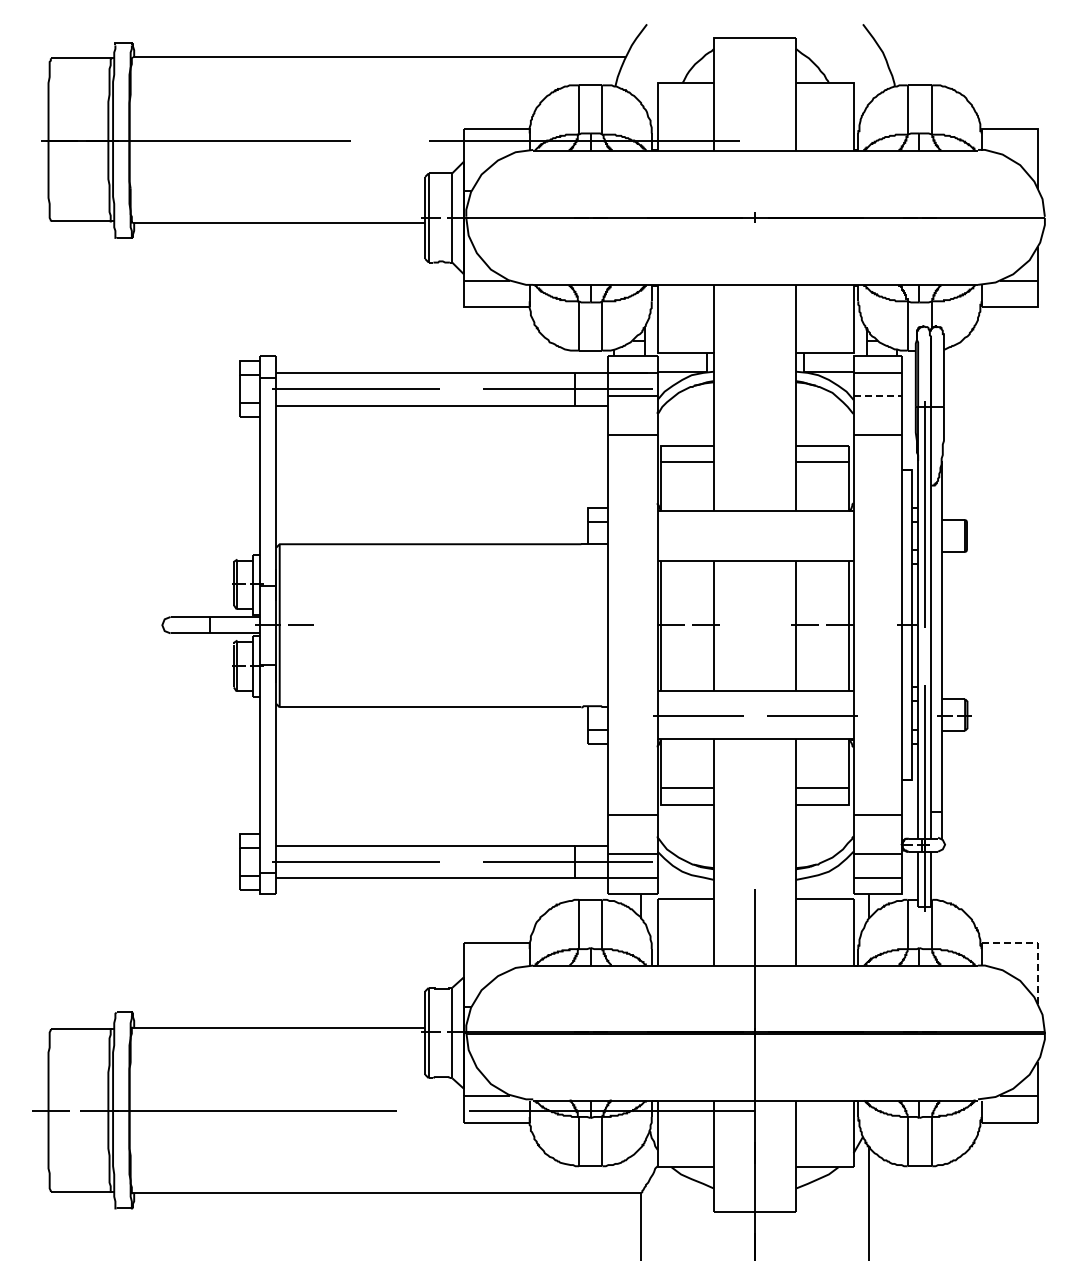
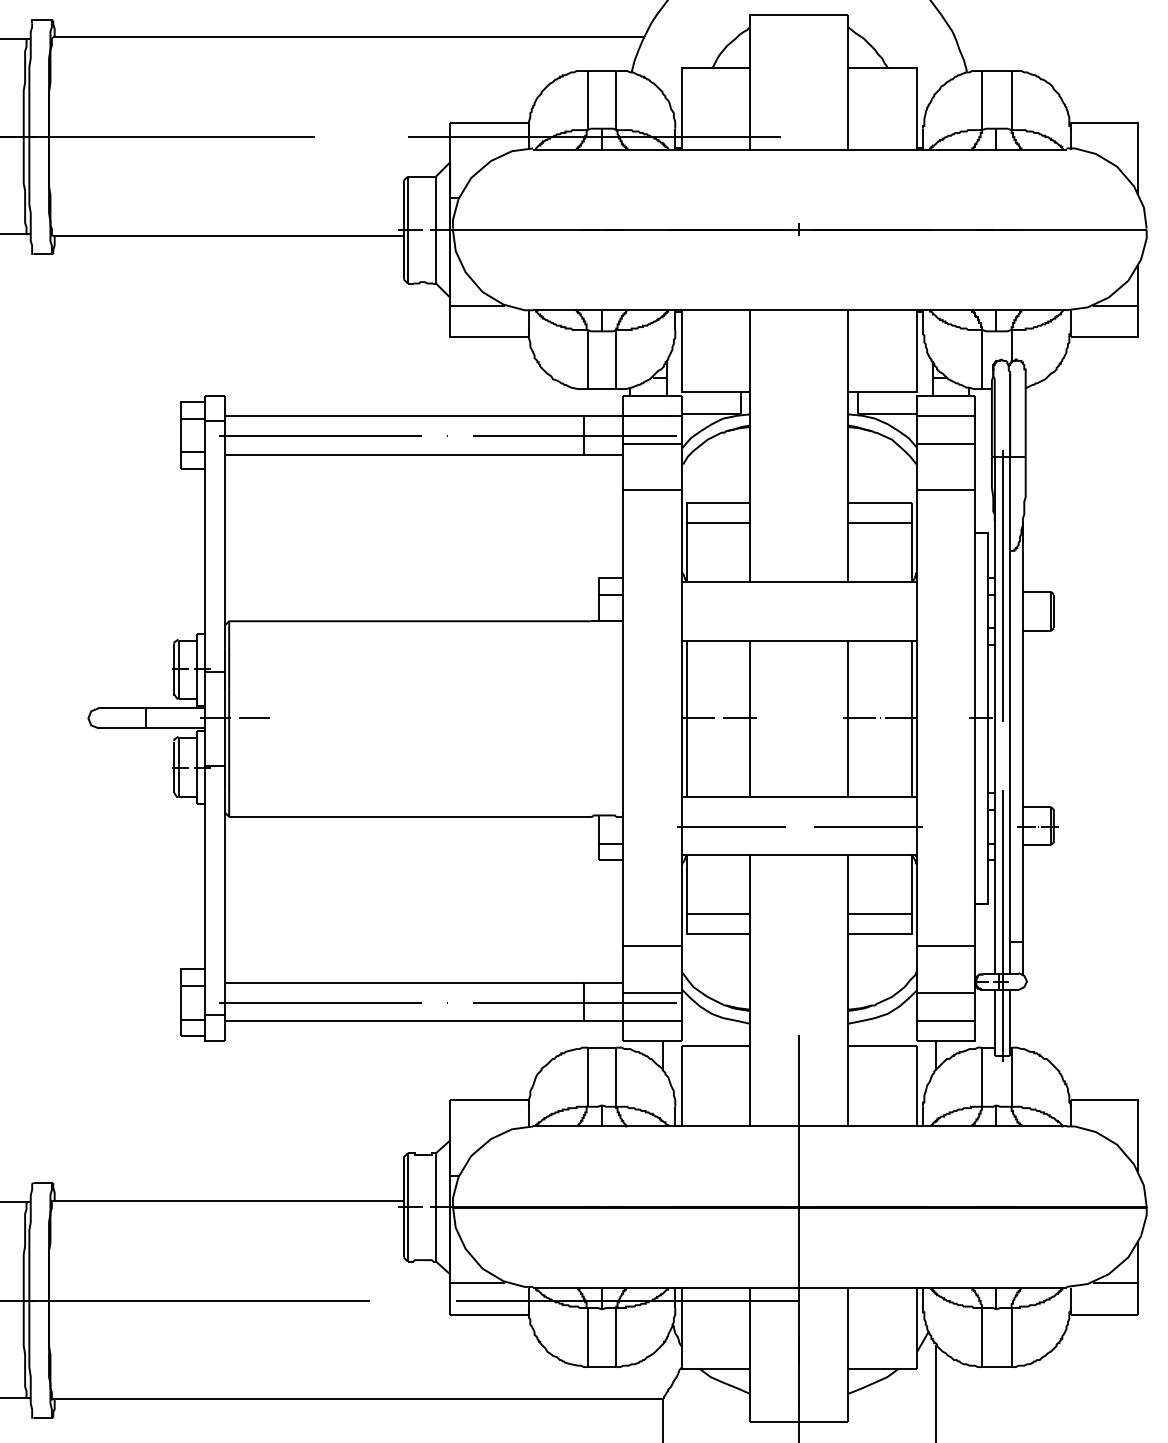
line: (878, 396) -> (947, 444), dashed -> solid
line: (1037, 945) -> (1137, 1102), dashed -> solid

